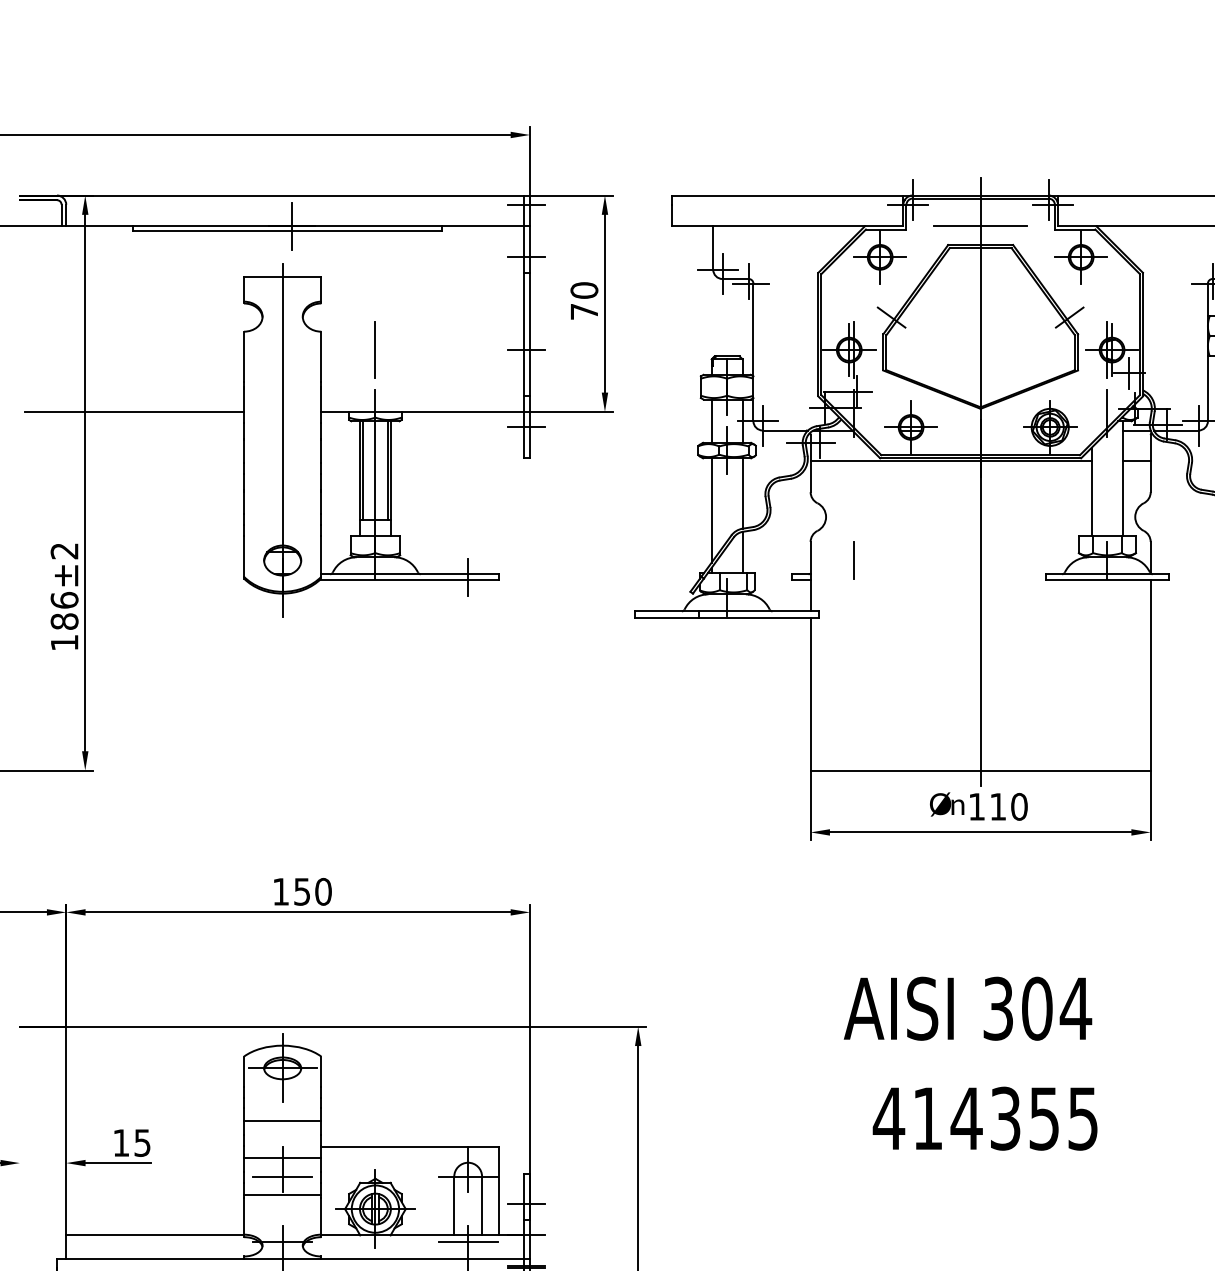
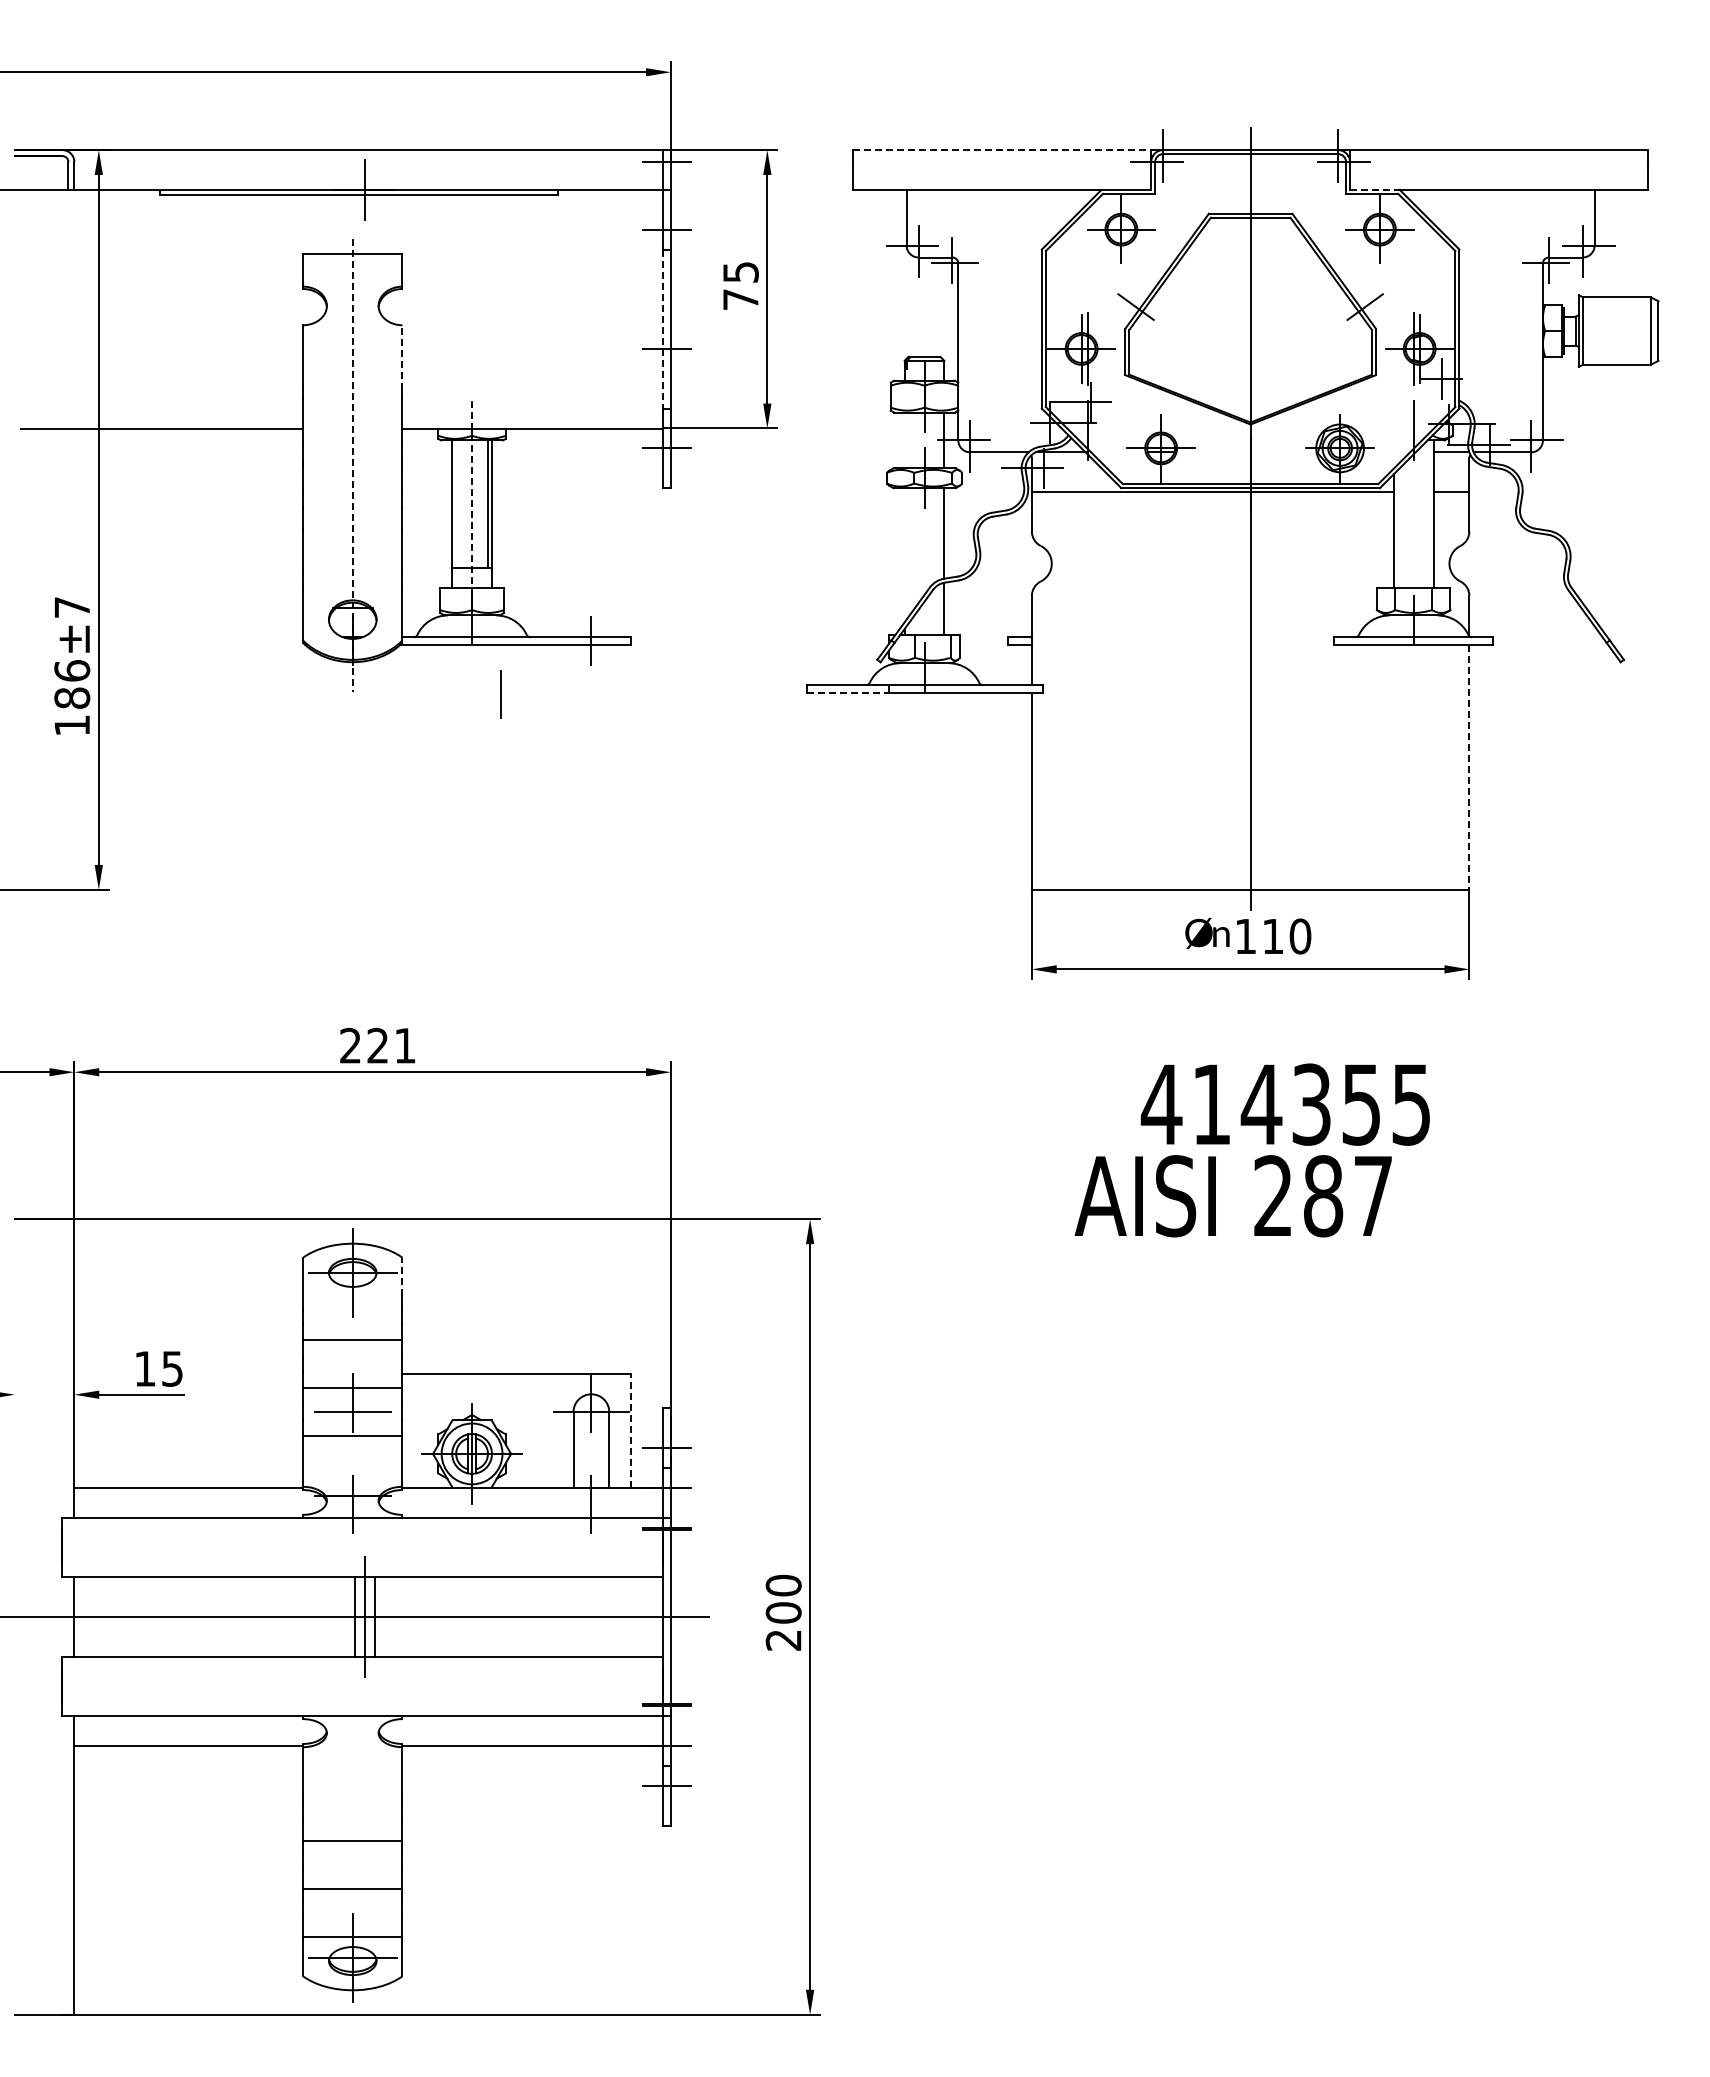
line: (787, 195) -> (1002, 150), solid -> dashed
line: (980, 226) -> (1250, 189), removed
line: (1076, 226) -> (1374, 189), solid -> dashed
text: (584, 290) -> (740, 272), 70 -> 75
line: (523, 334) -> (662, 329), solid -> dashed
line: (374, 349) -> (471, 348), removed
line: (321, 355) -> (402, 356), solid -> dashed
line: (711, 421) -> (904, 440), removed
line: (282, 440) -> (352, 465), solid -> dashed
line: (375, 467) -> (472, 500), solid -> dashed
line: (362, 470) -> (455, 503), removed
line: (711, 510) -> (904, 555), removed
text: (64, 551) -> (71, 607), ±2 -> ±7
line: (853, 560) -> (500, 694), moved
line: (668, 617) -> (848, 692), solid -> dashed
line: (1150, 676) -> (1469, 768), solid -> dashed
text: (302, 891) -> (378, 1045), 150 -> 221
text: (1037, 1008) -> (1323, 1196), 304 -> 287
line: (321, 1071) -> (402, 1276), solid -> dashed
text: (984, 1118) -> (1284, 1104), moved
line: (499, 1191) -> (631, 1431), solid -> dashed
line: (468, 1241) -> (591, 1495), removed

